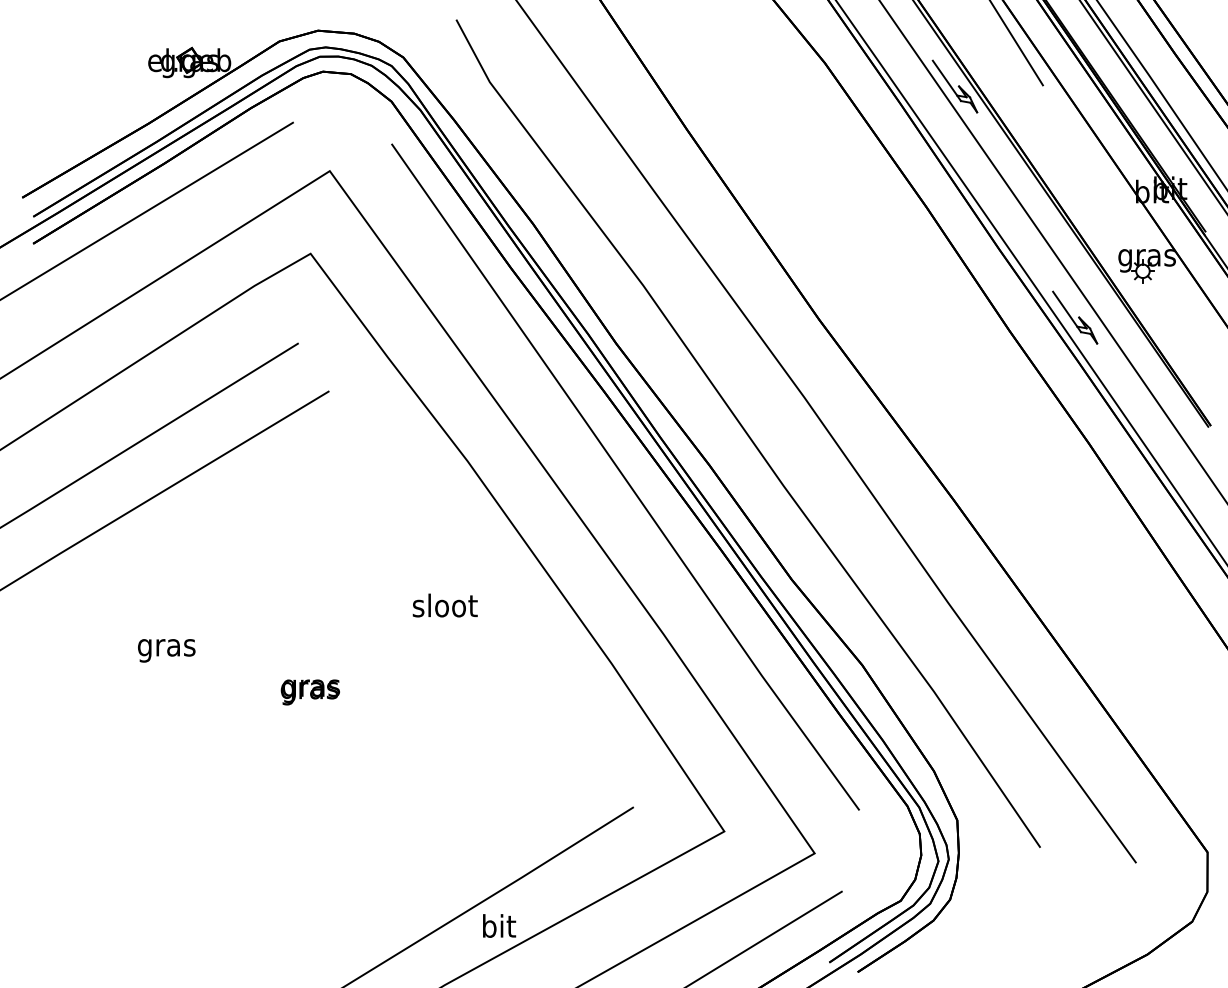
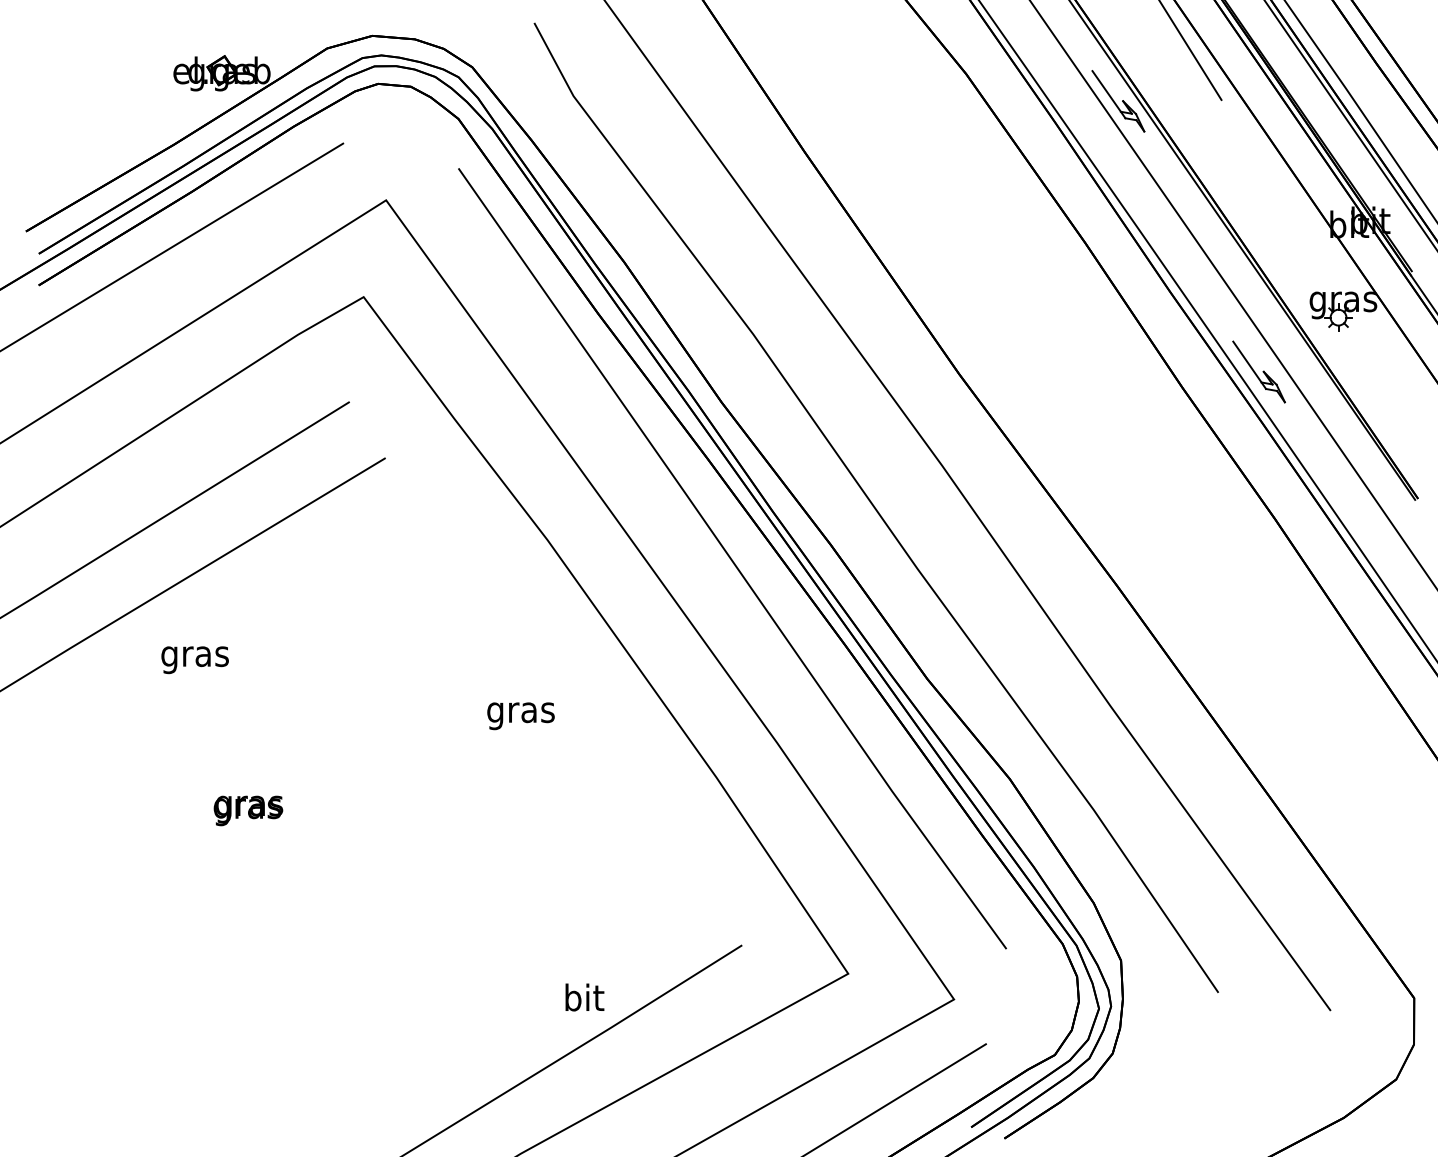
text: (445, 608) -> (521, 712), sloot -> gras
text: (166, 651) -> (194, 660), moved
text: (310, 692) -> (248, 810), moved
text: (499, 926) -> (584, 997), moved

